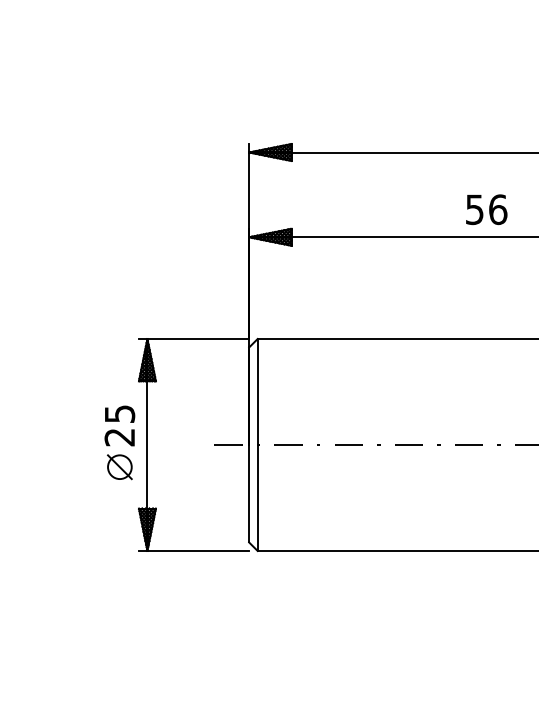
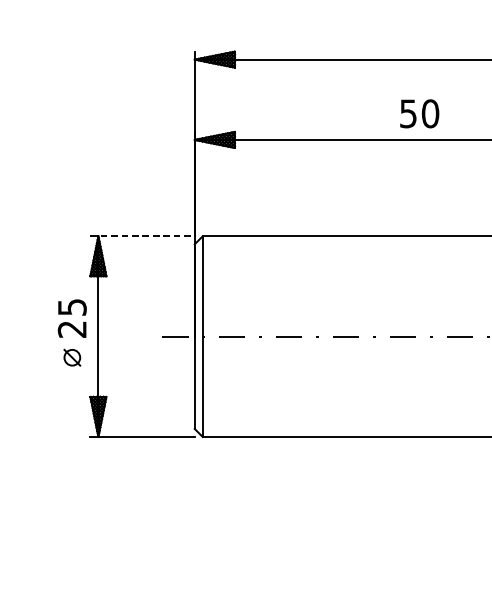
text: (498, 209) -> (430, 113), 56 -> 50
line: (194, 339) -> (142, 236), solid -> dashed
part: (119, 467) -> (71, 357), size x0.7

